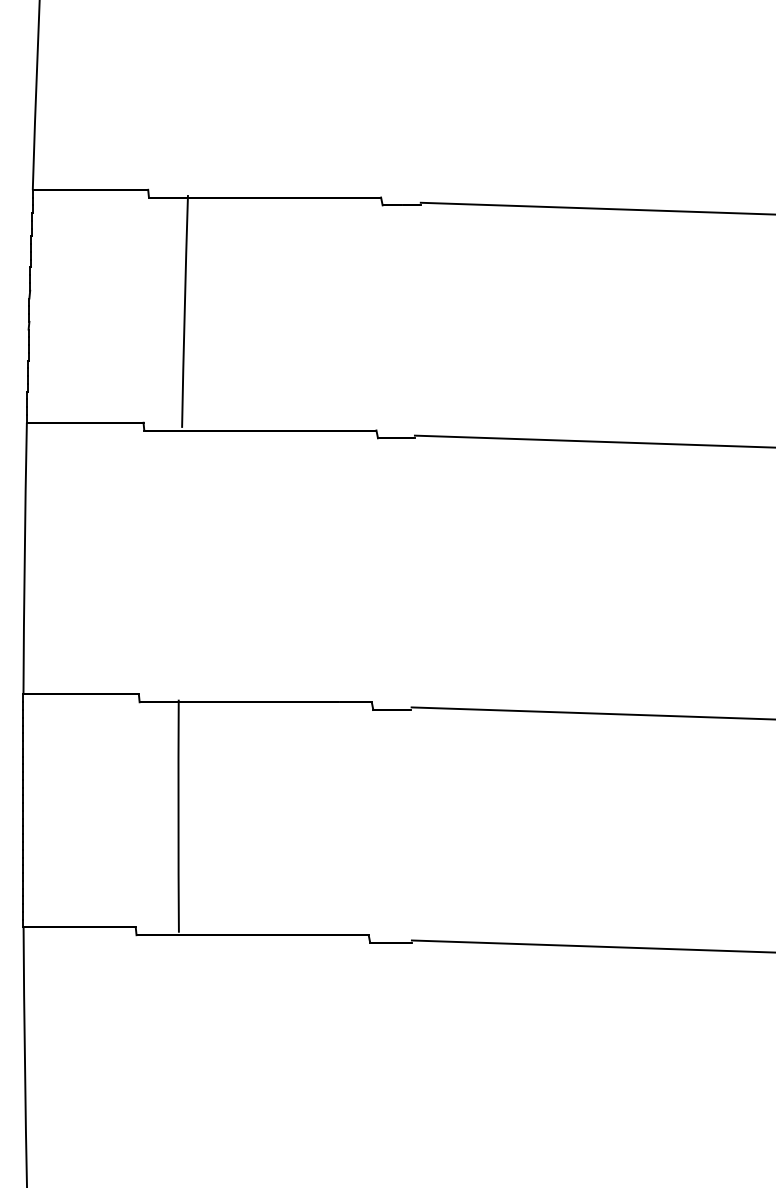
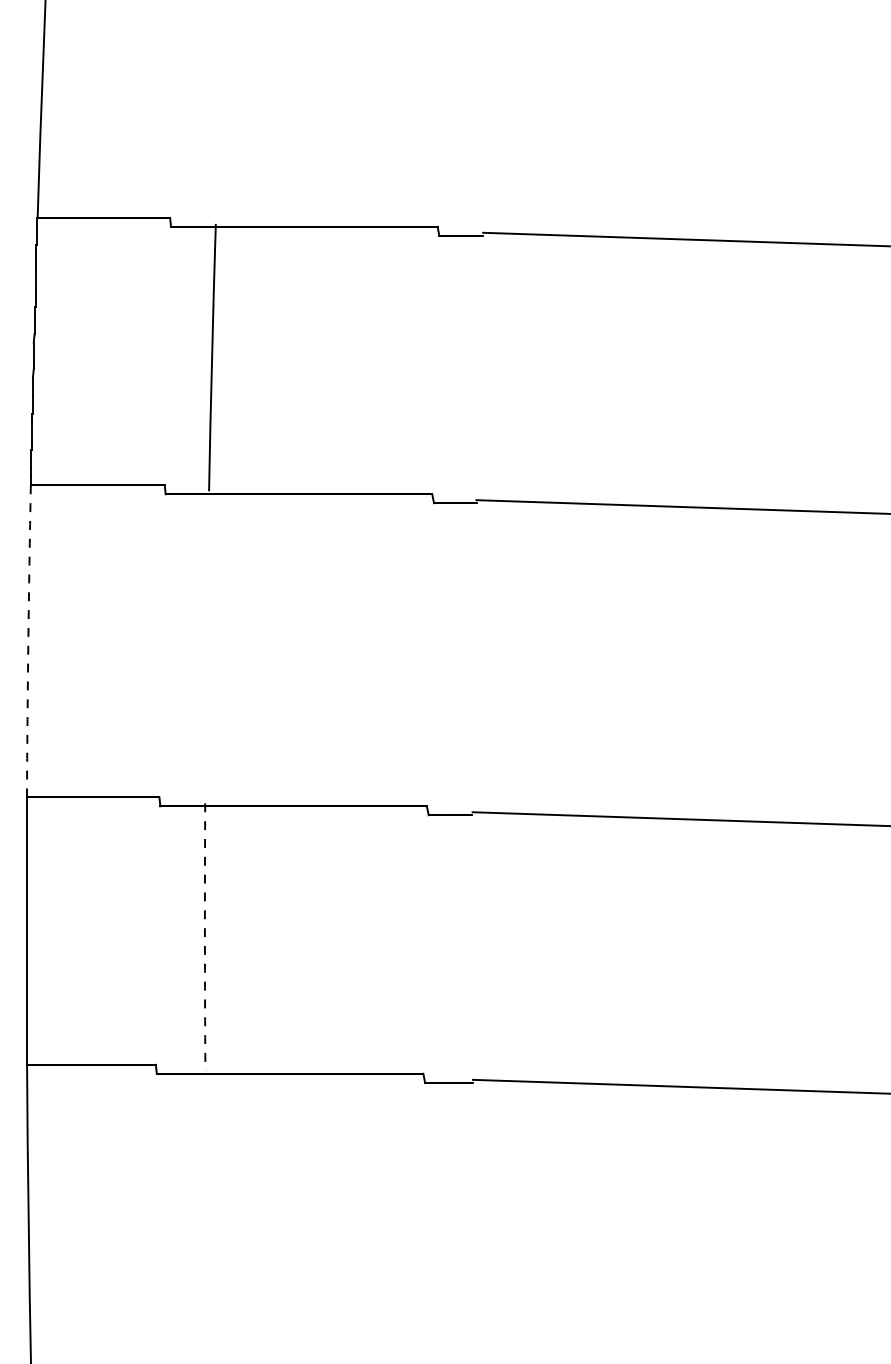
arc: (24, 558) -> (28, 641), solid -> dashed
arc: (178, 816) -> (204, 937), solid -> dashed

